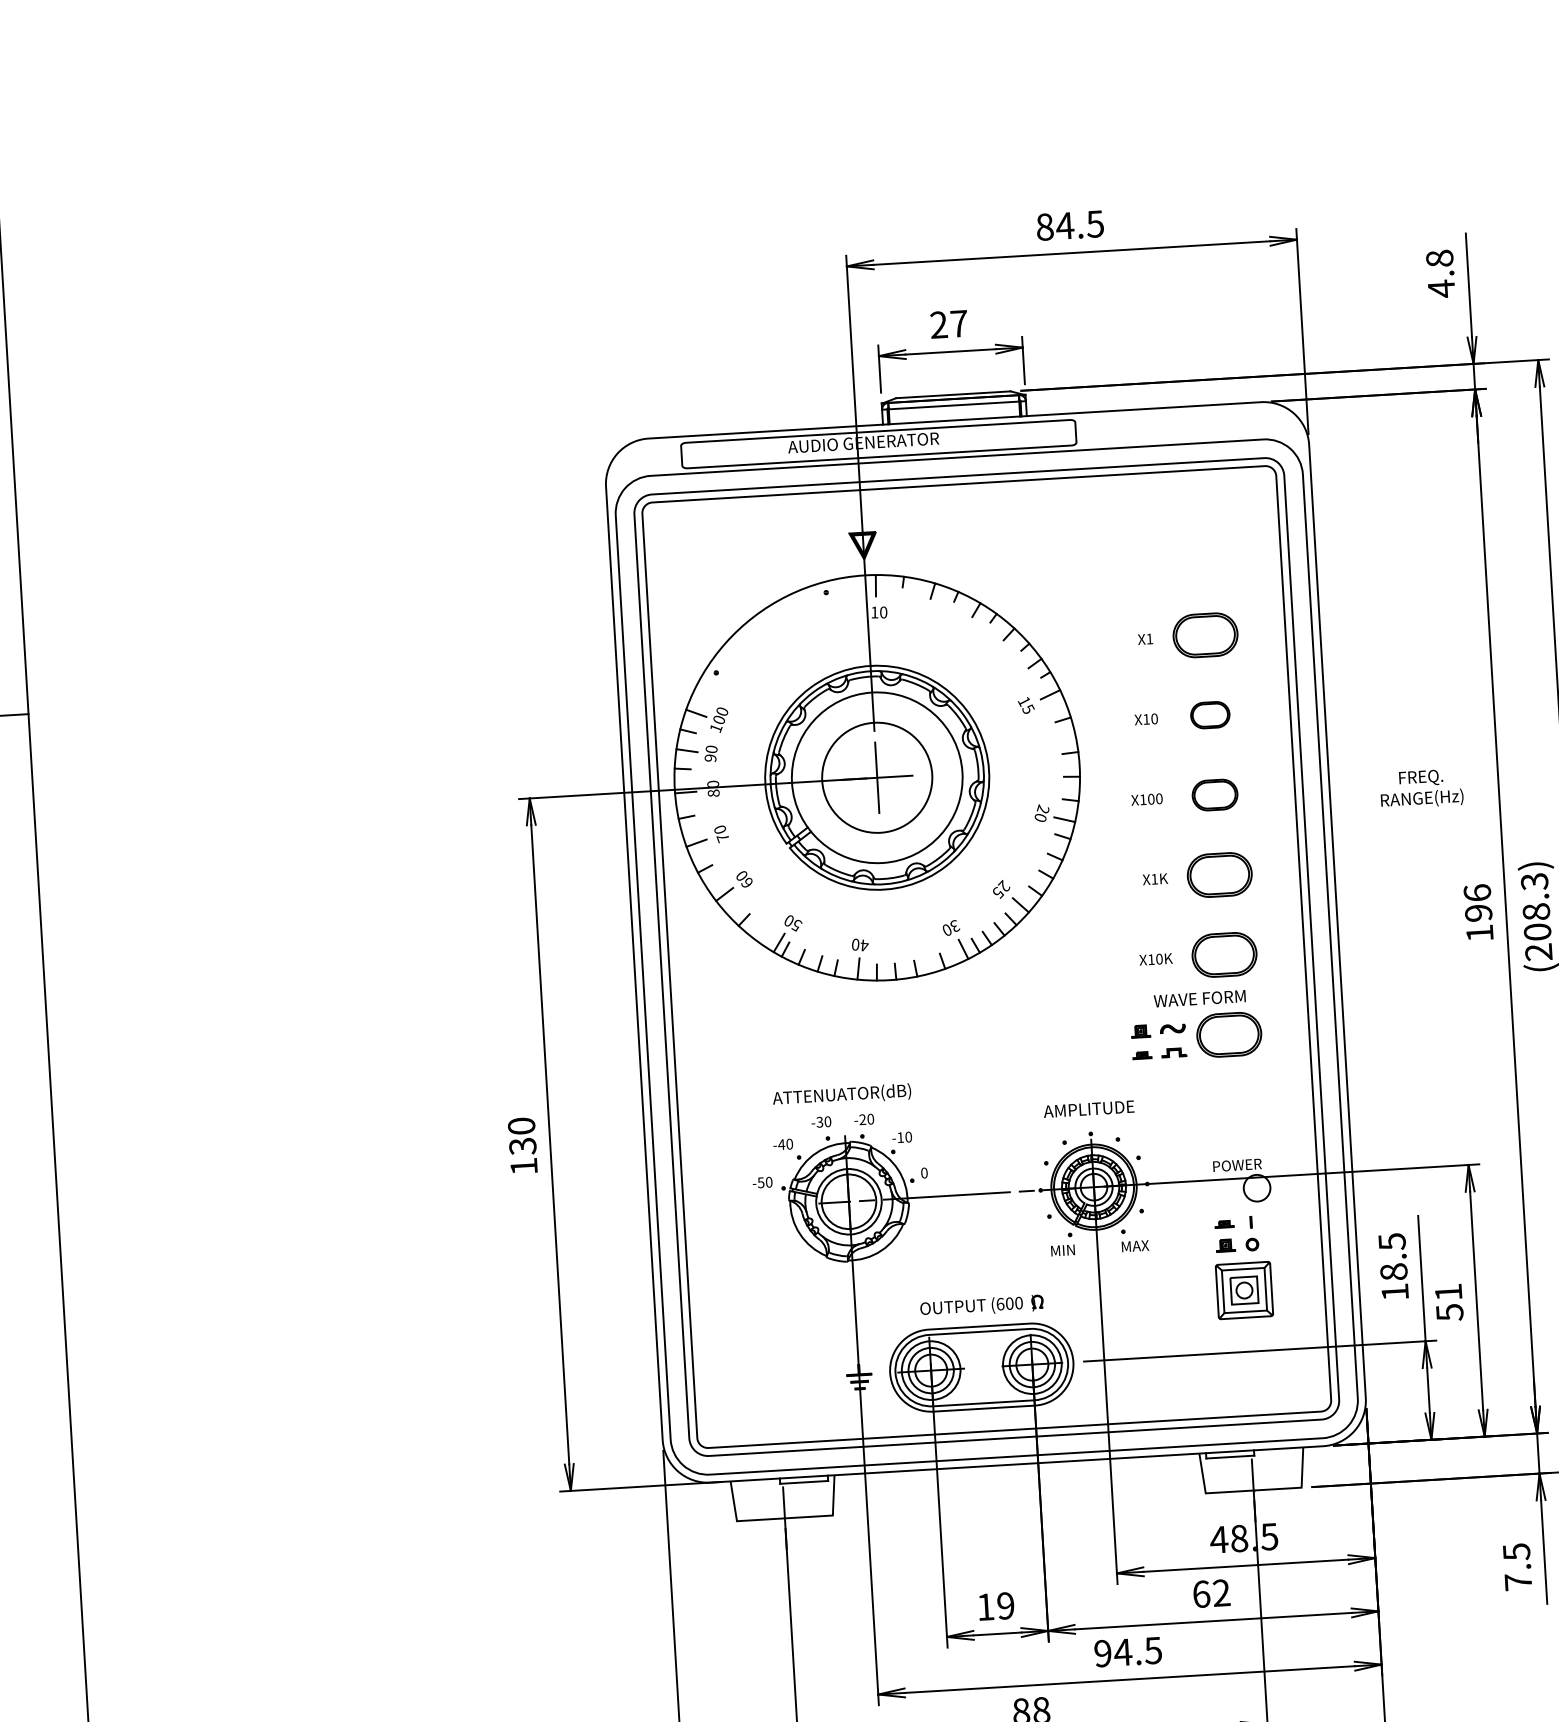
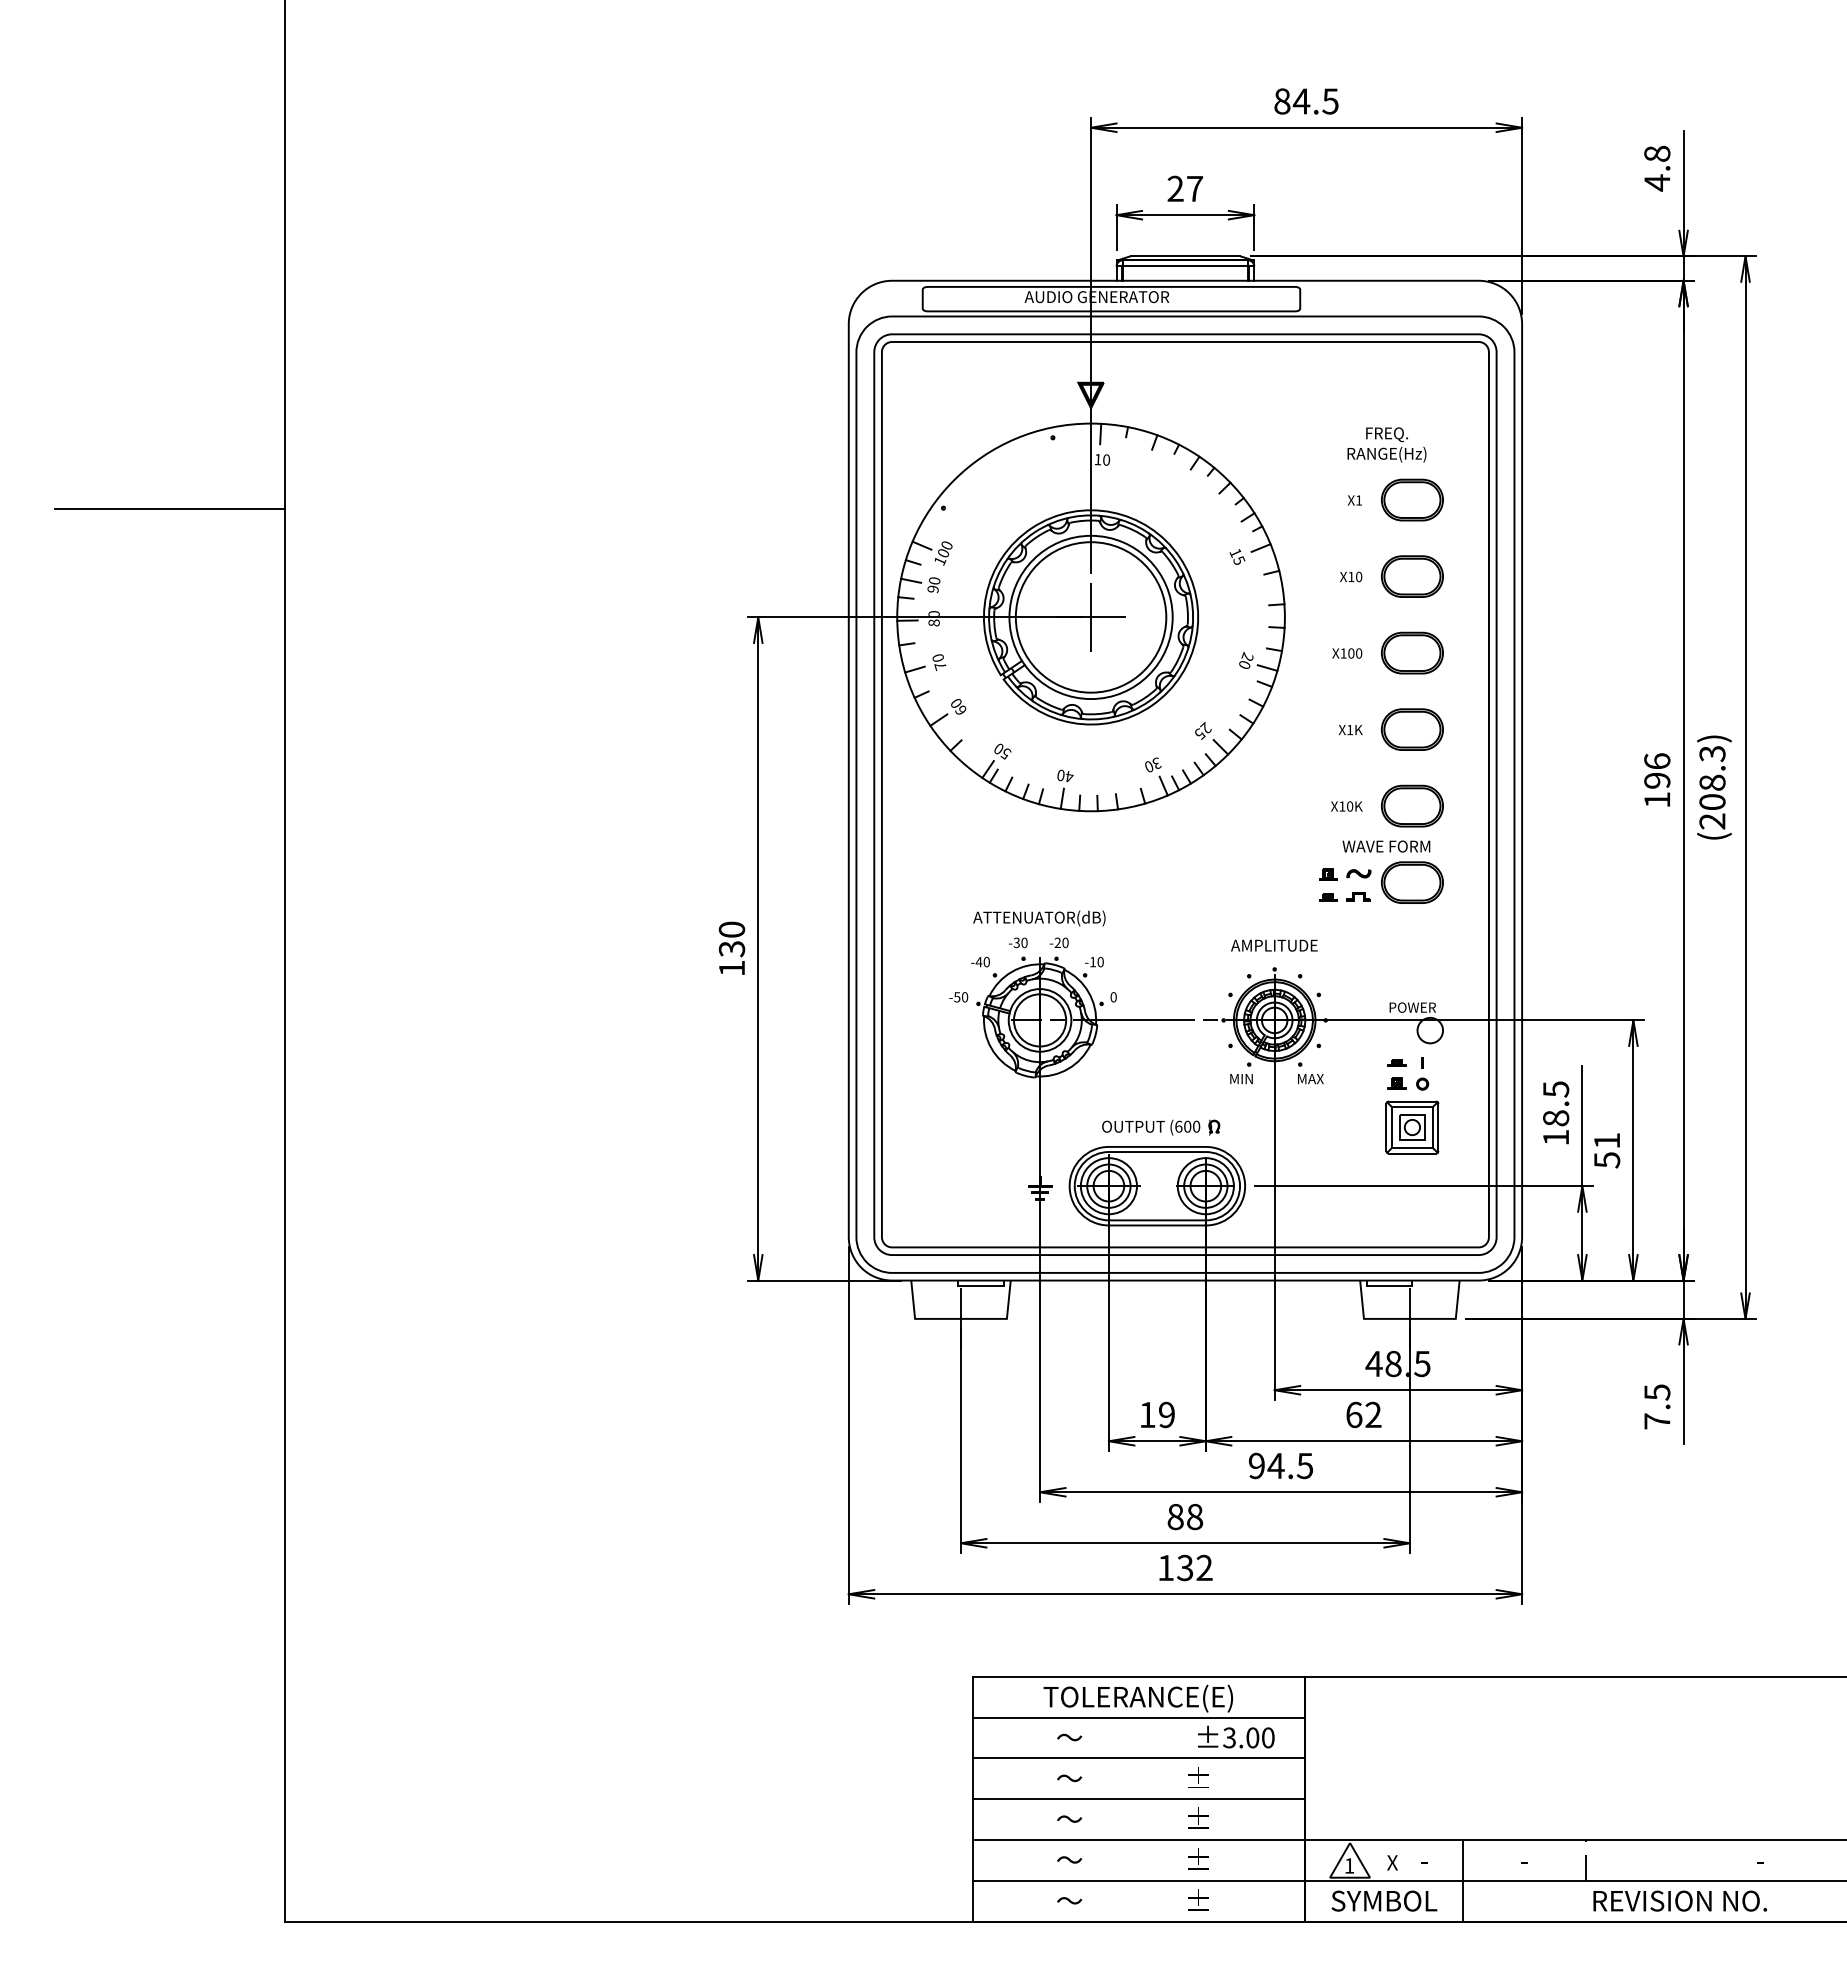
part: (1210, 715) -> (1412, 576), size x1.67
circle: (876, 777) -> (1090, 617), size x1.43
text: (1421, 788) -> (1386, 444), moved
part: (1215, 794) -> (1412, 652), size x1.43

